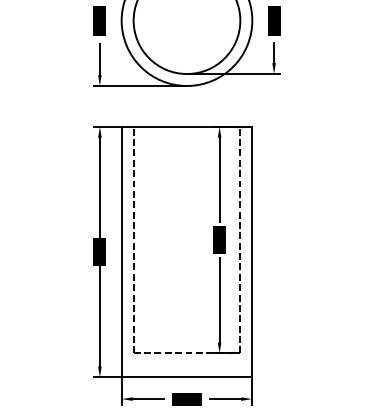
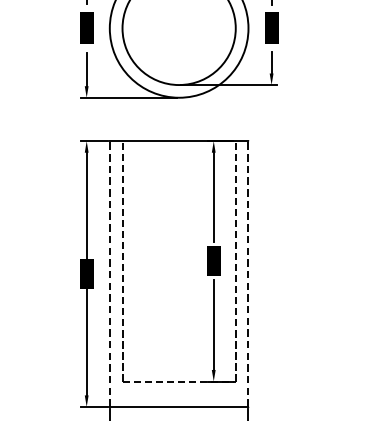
line: (121, 252) -> (109, 274), solid -> dashed
line: (252, 252) -> (248, 274), solid -> dashed

